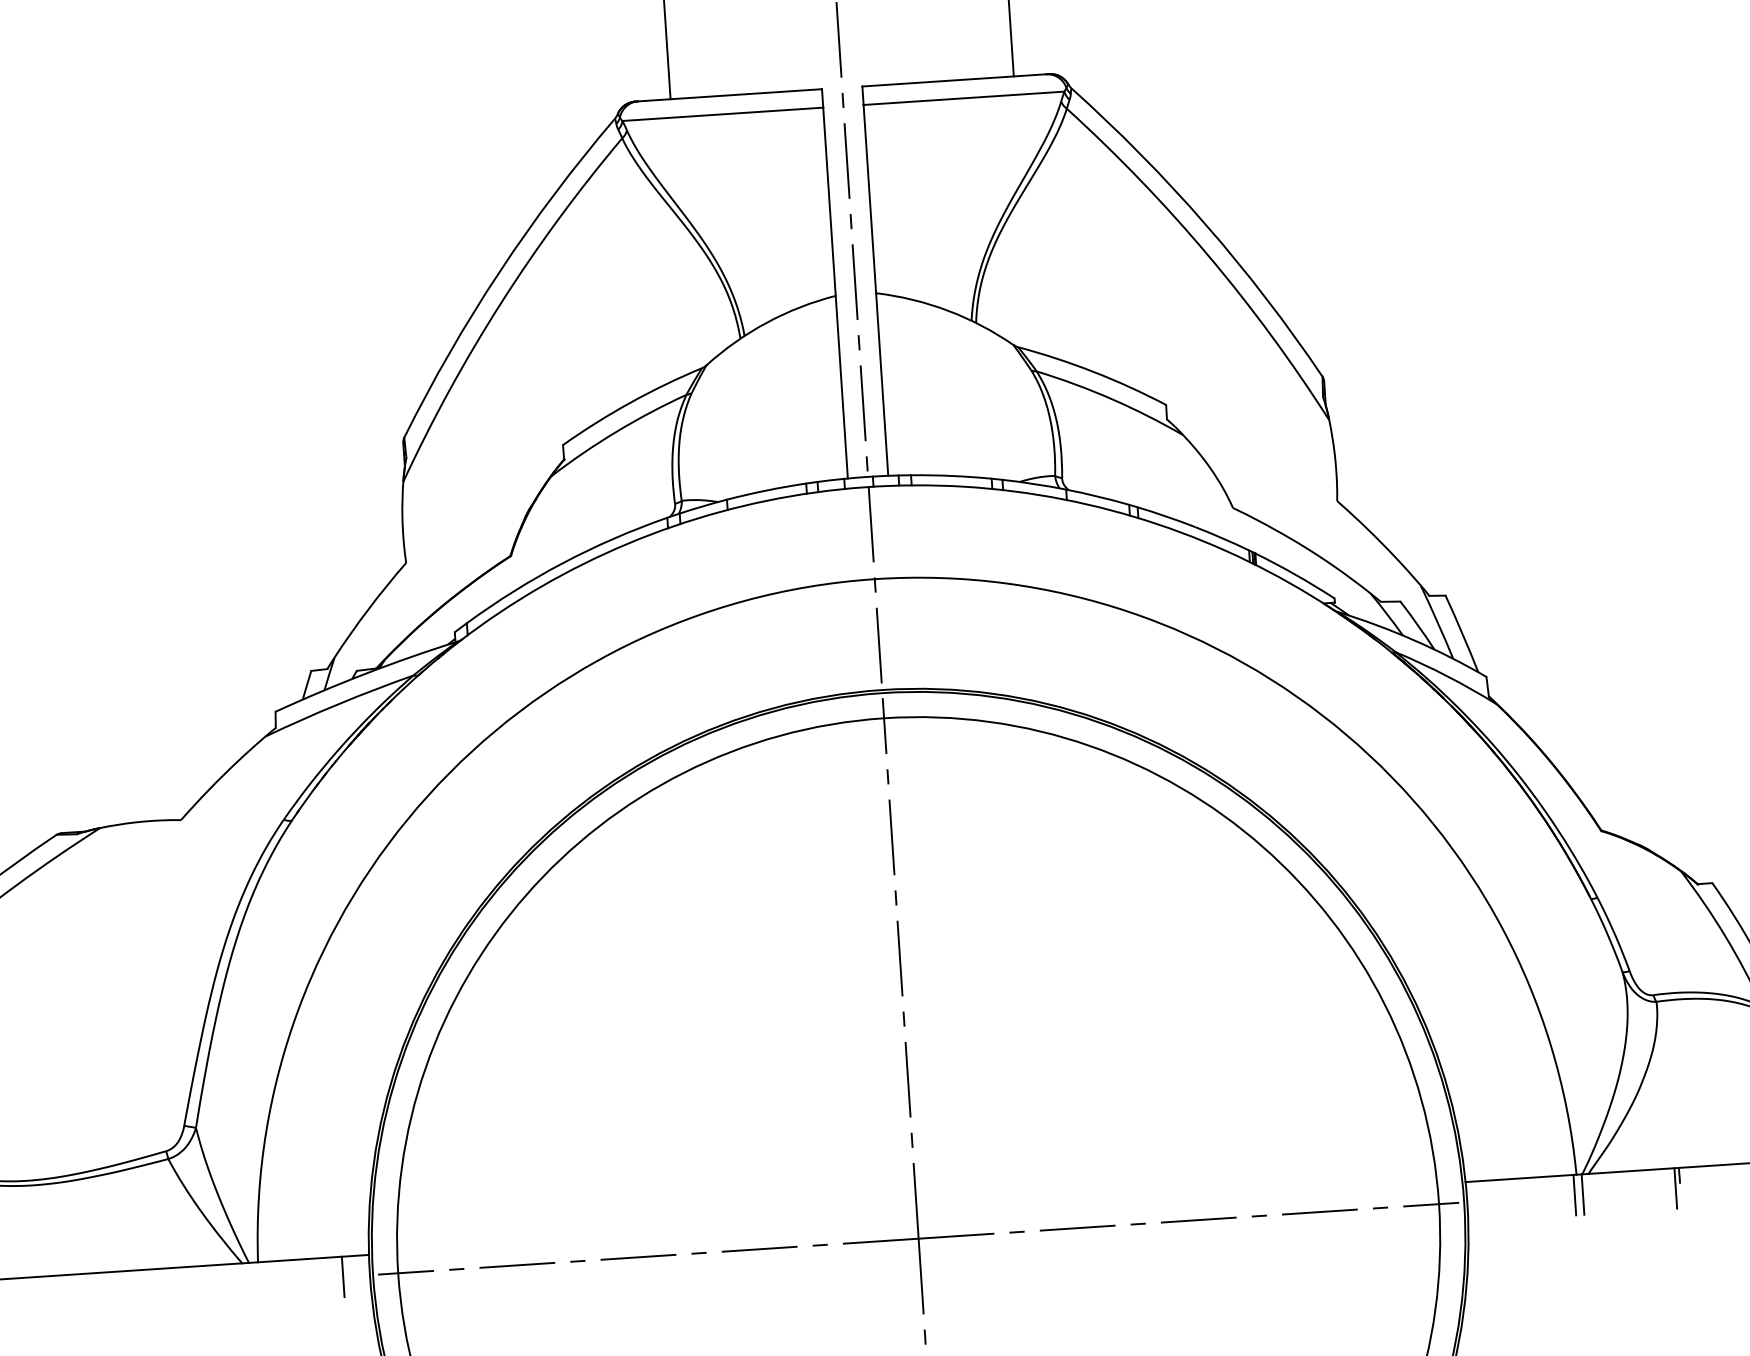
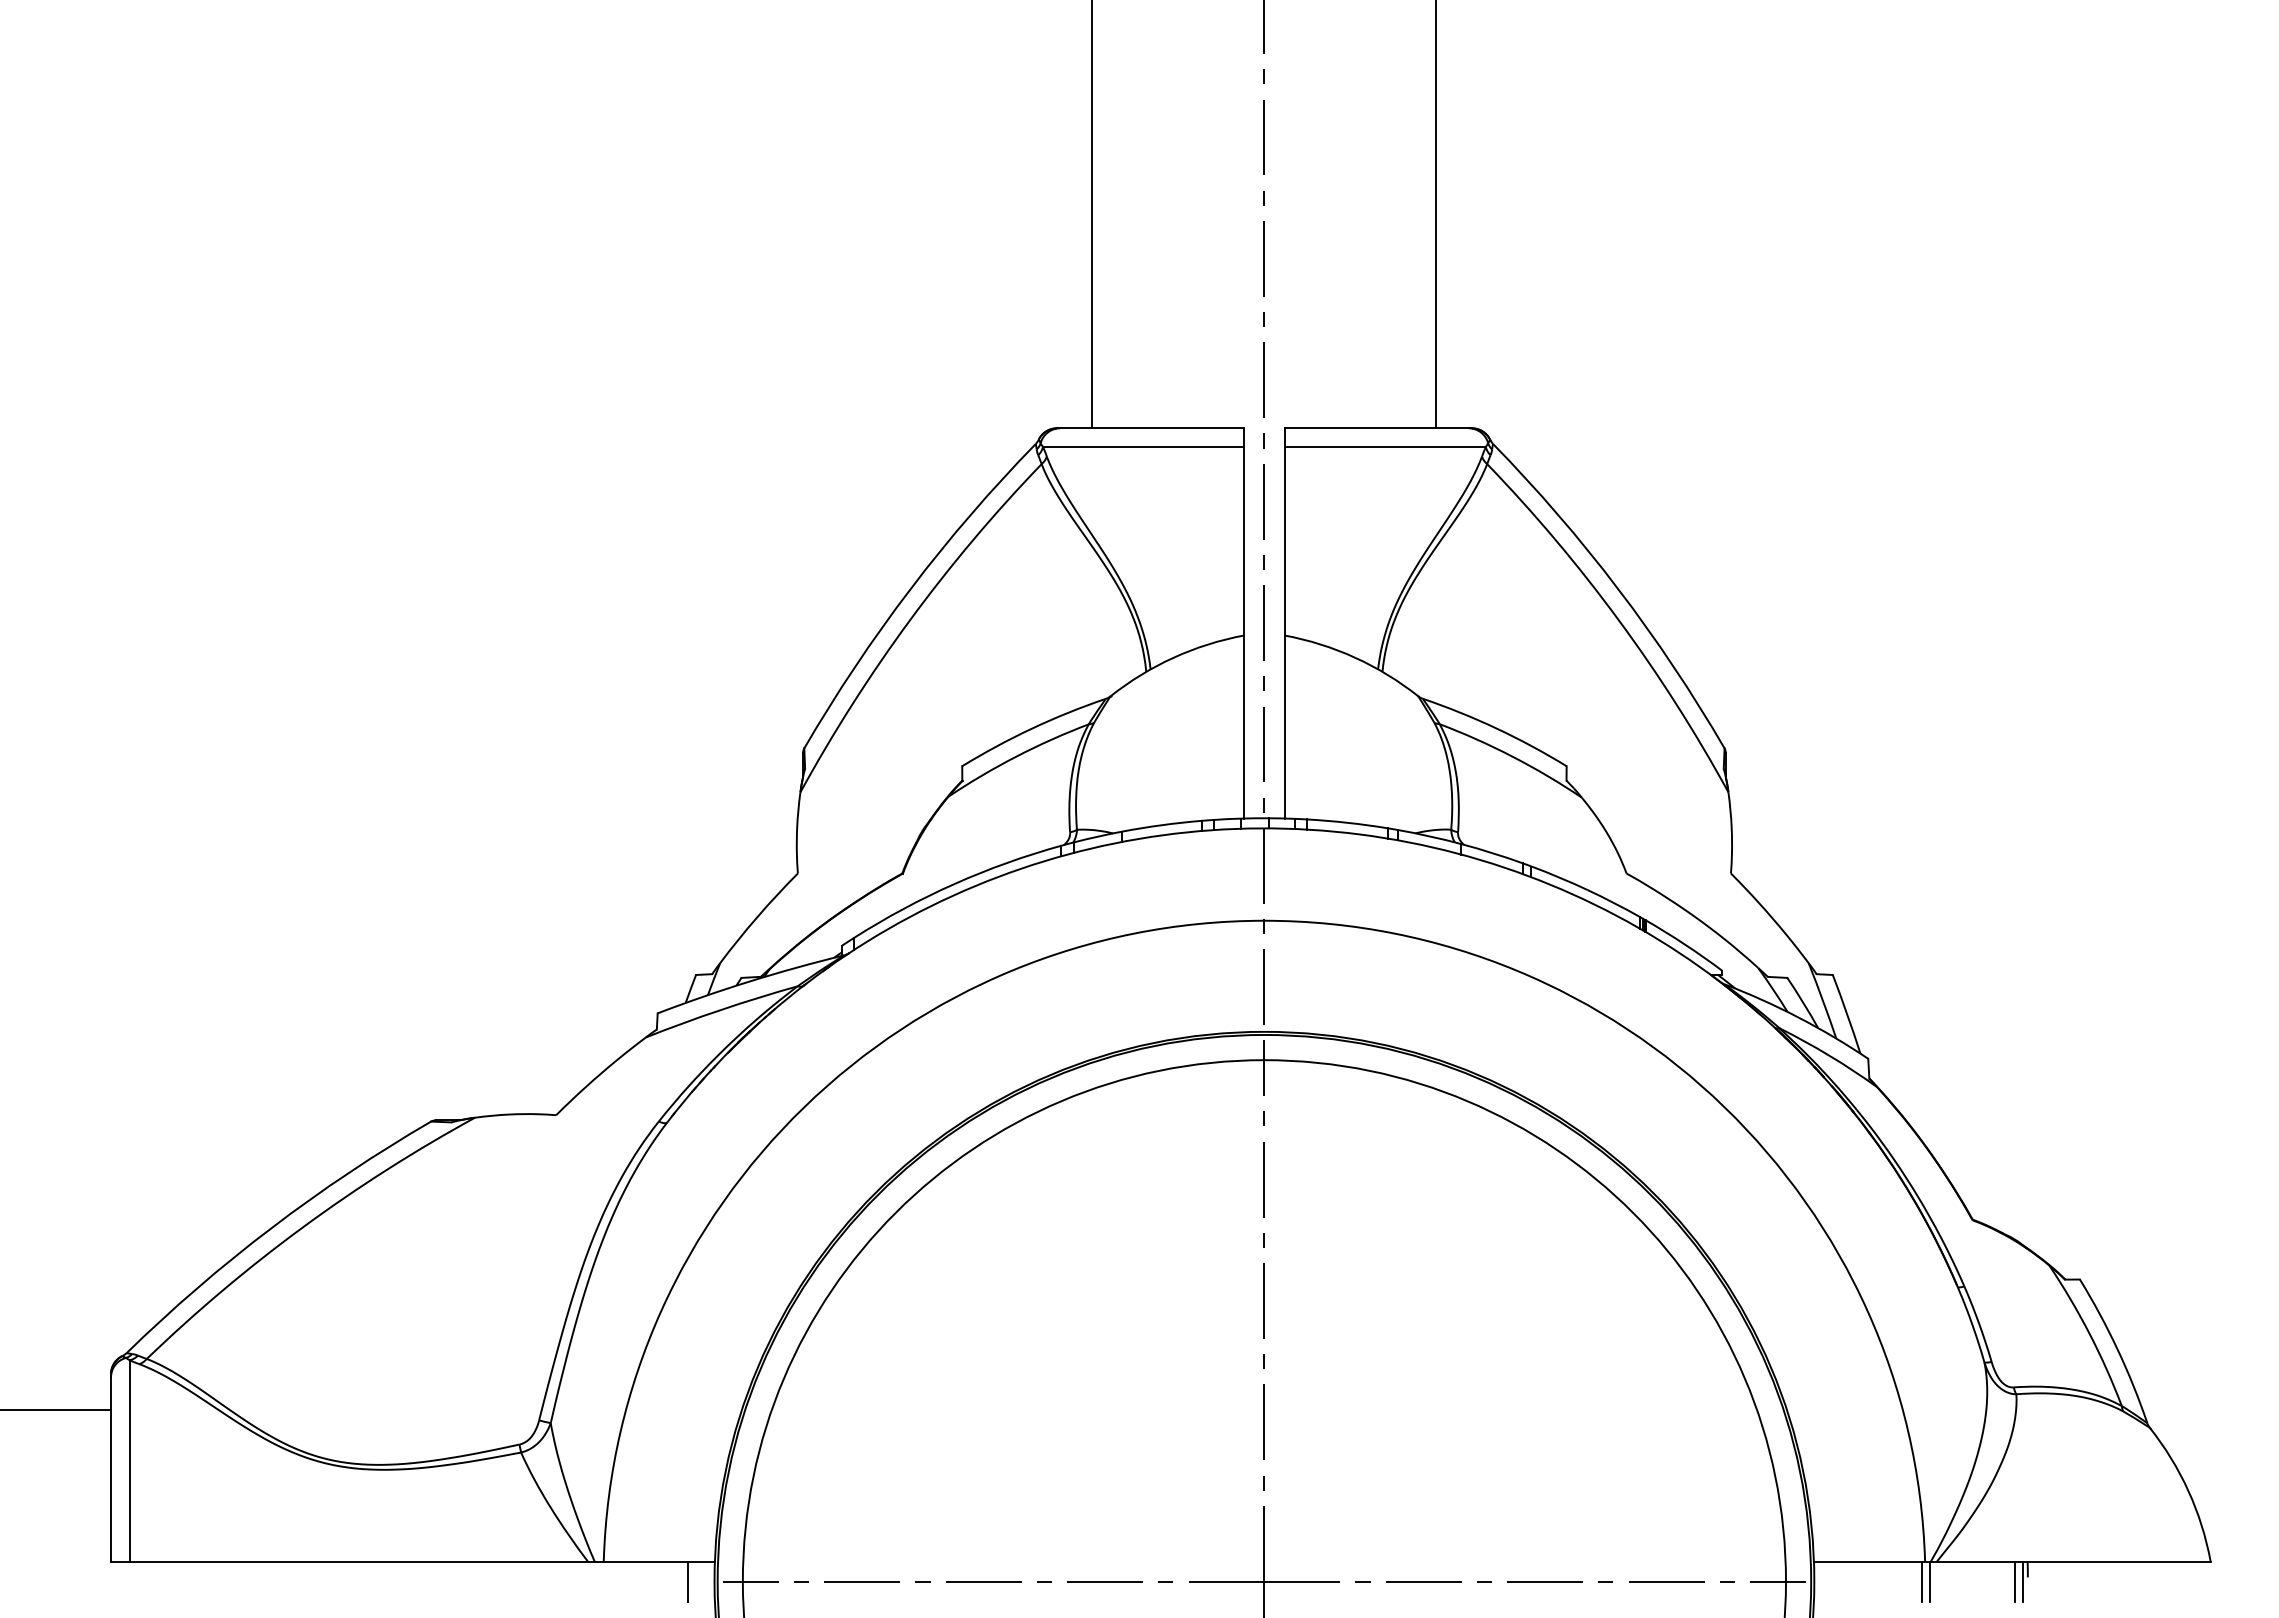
line: (1668, 1188) -> (2015, 1581), added

